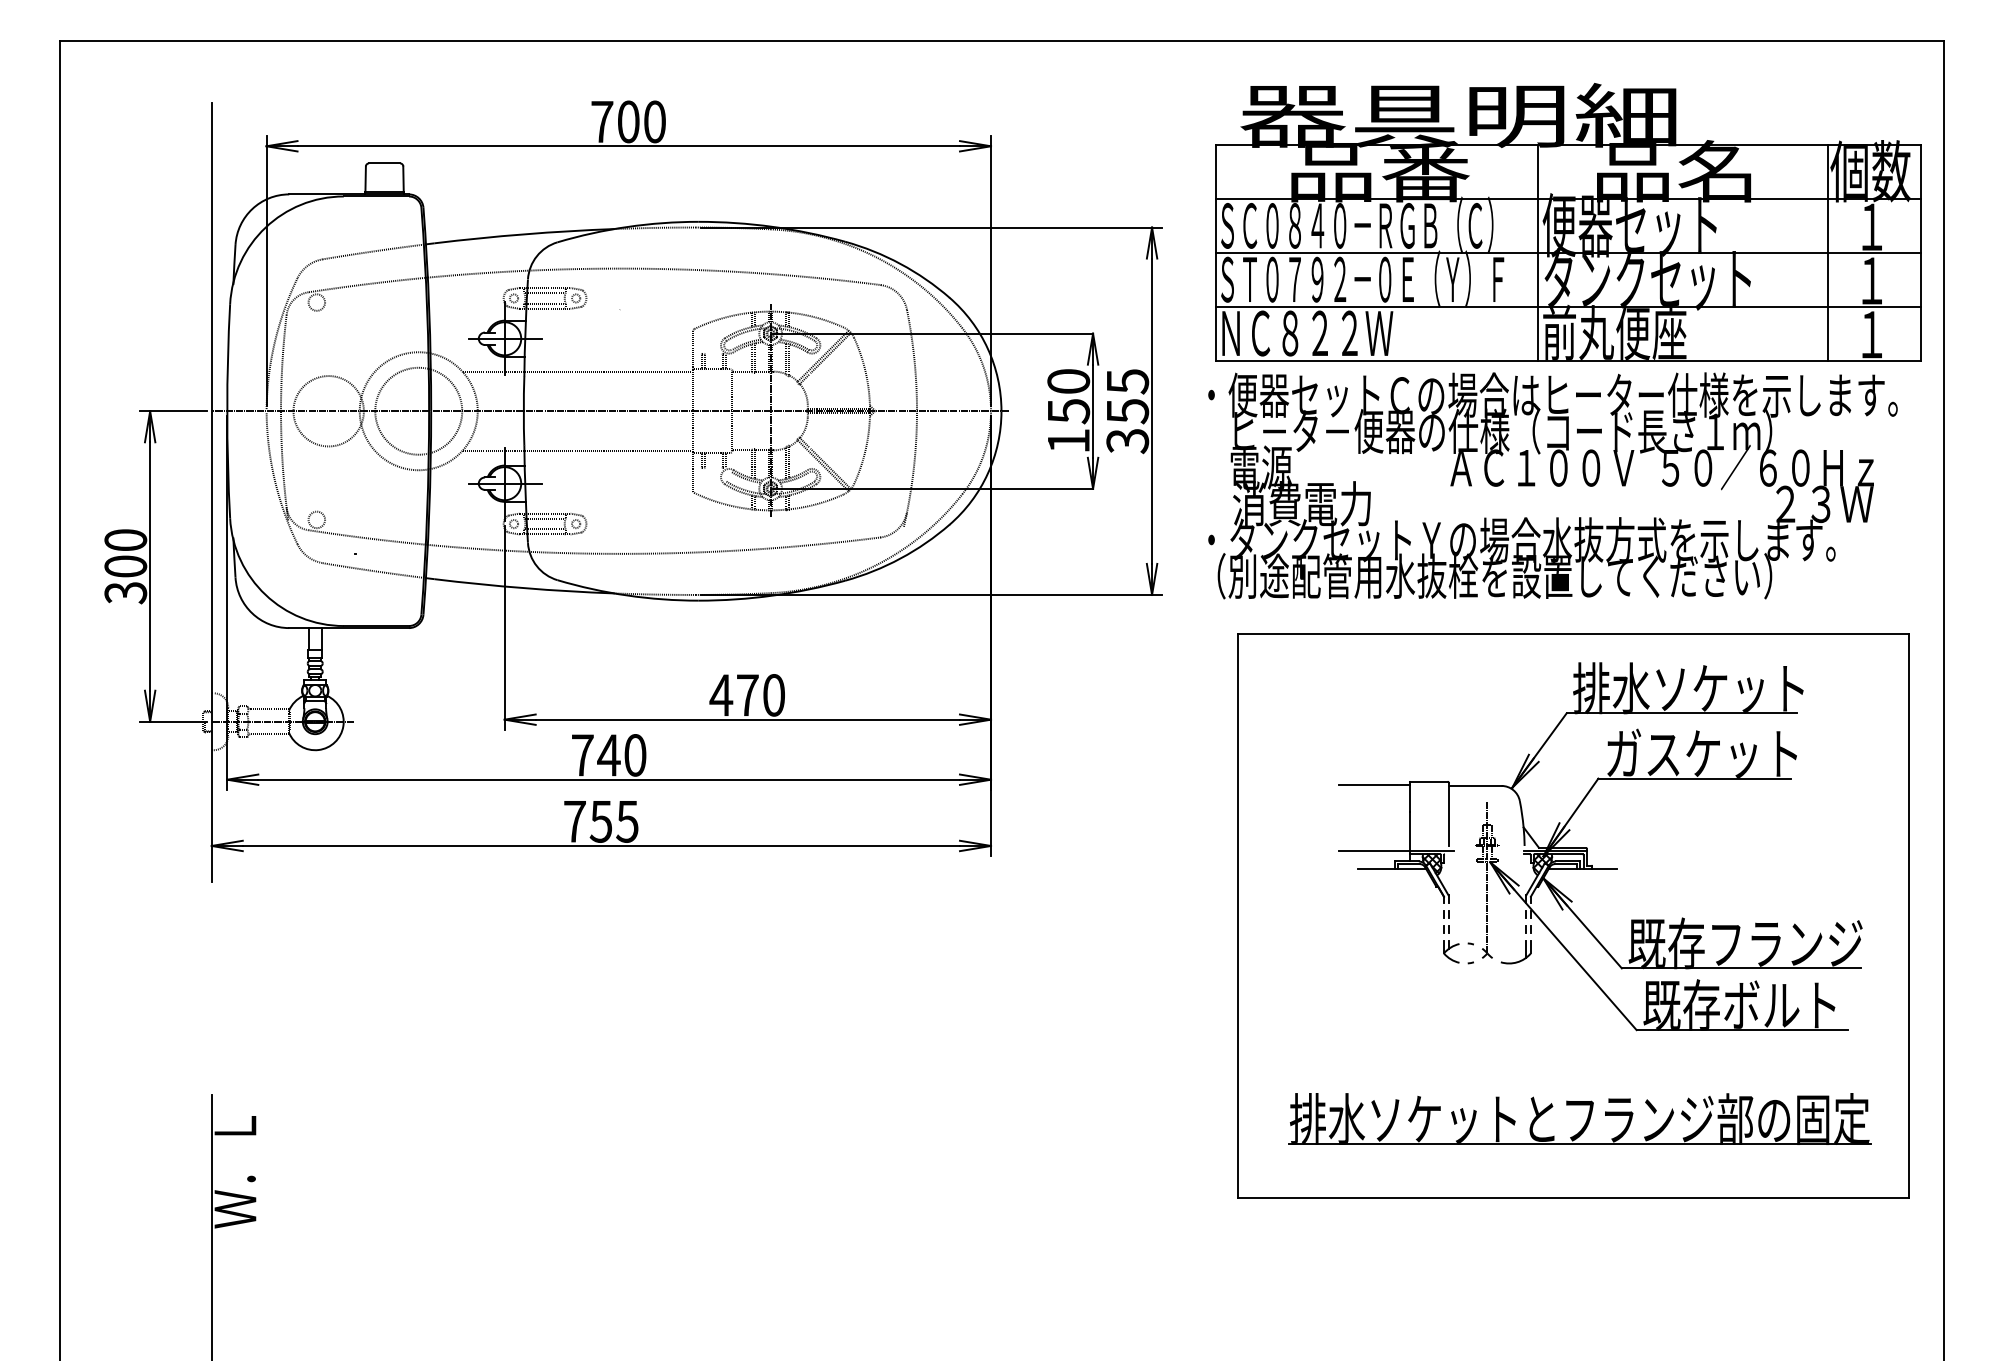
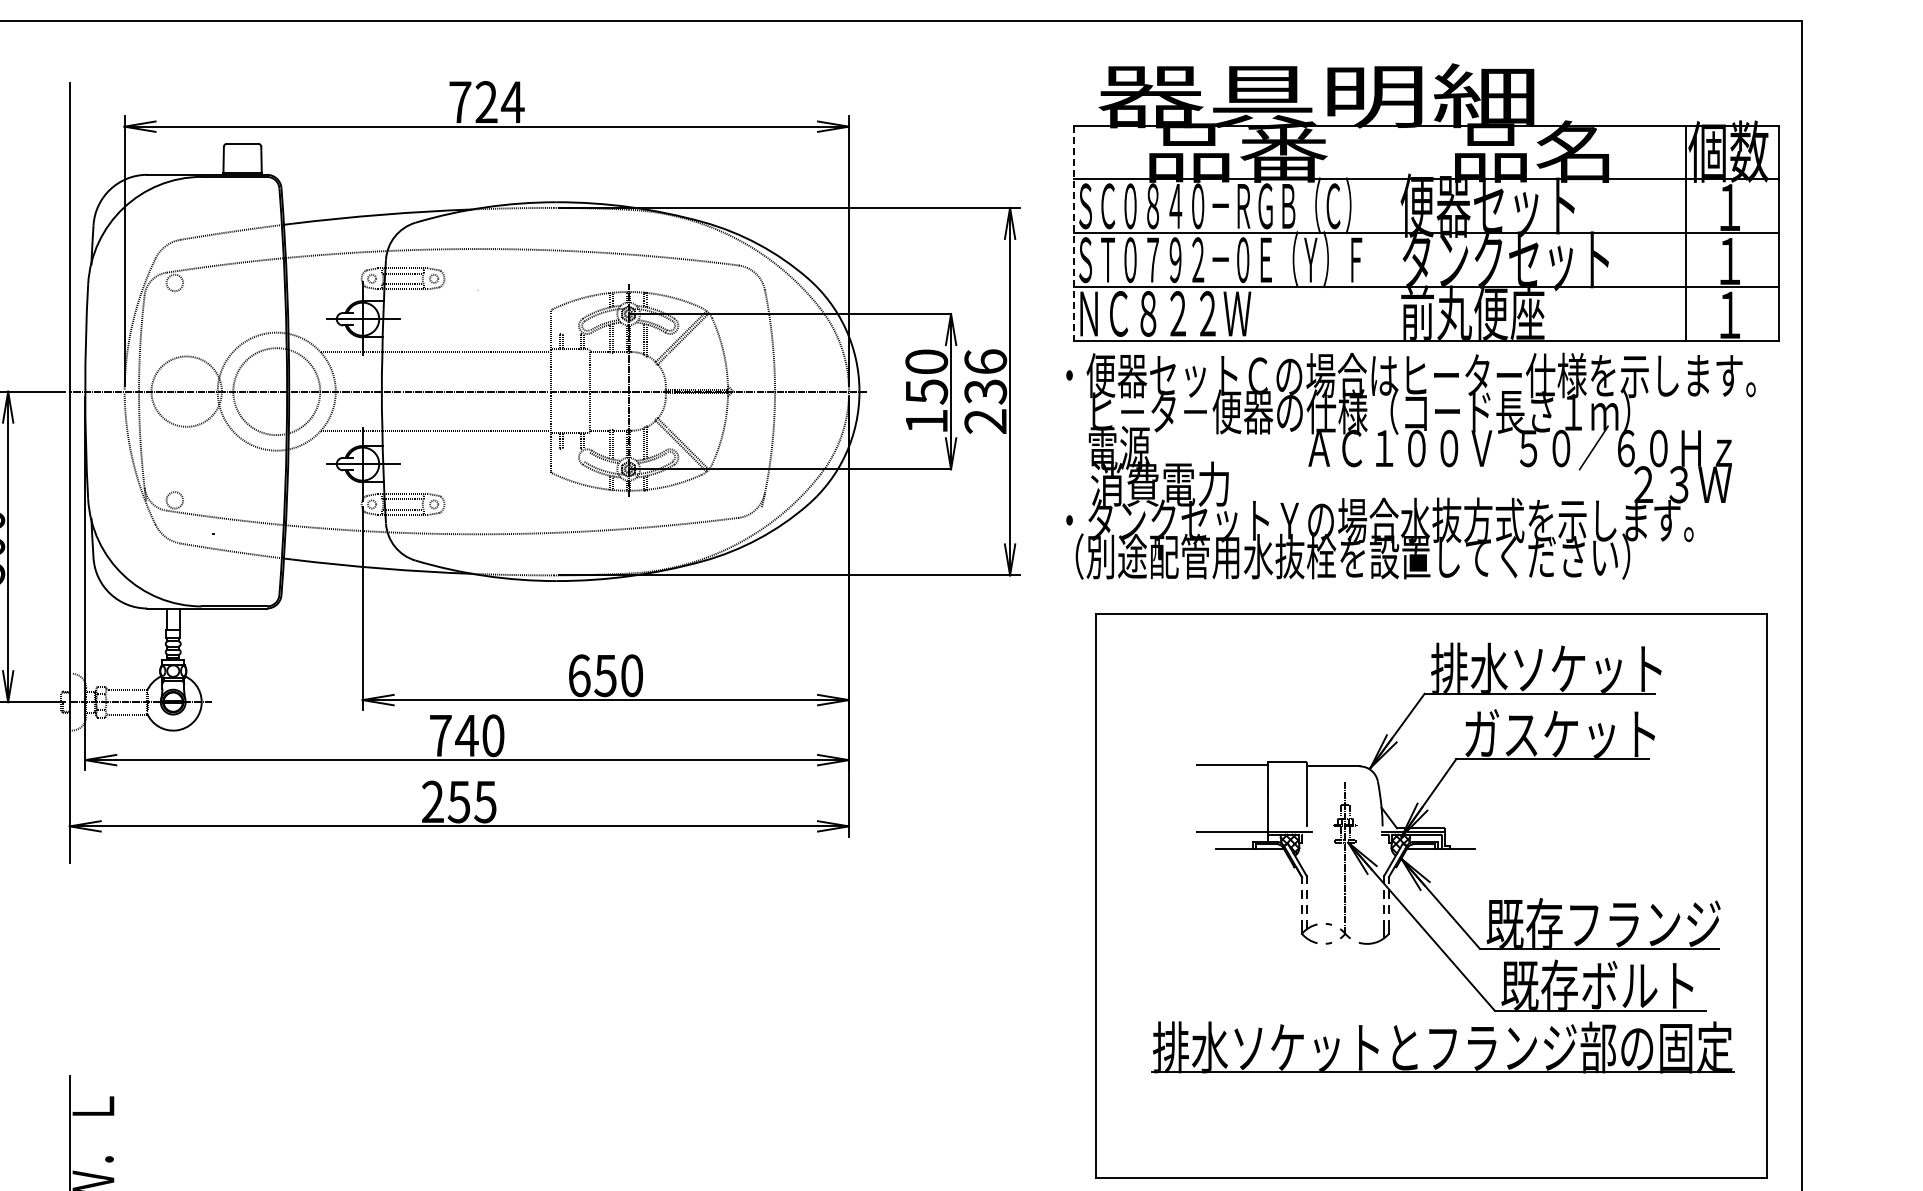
text: (641, 121) -> (499, 101), 700 -> 724
line: (1216, 252) -> (1074, 232), solid -> dashed
line: (1538, 252) -> (1396, 232), removed
text: (1127, 411) -> (985, 391), 355 -> 236
text: (733, 695) -> (591, 675), 470 -> 650
text: (574, 821) -> (432, 801), 755 -> 255
part: (1586, 1119) -> (1449, 1047), moved

